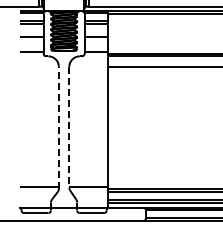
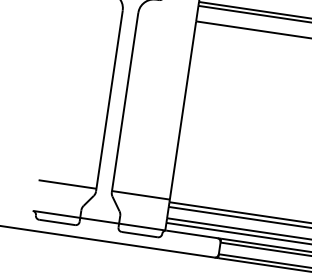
line: (58, 127) -> (108, 100), dashed -> solid
line: (69, 127) -> (125, 102), dashed -> solid

